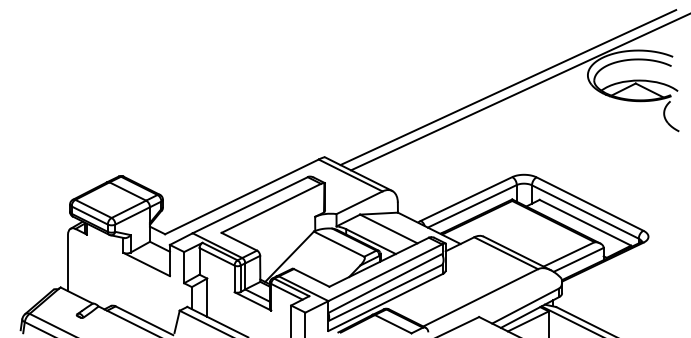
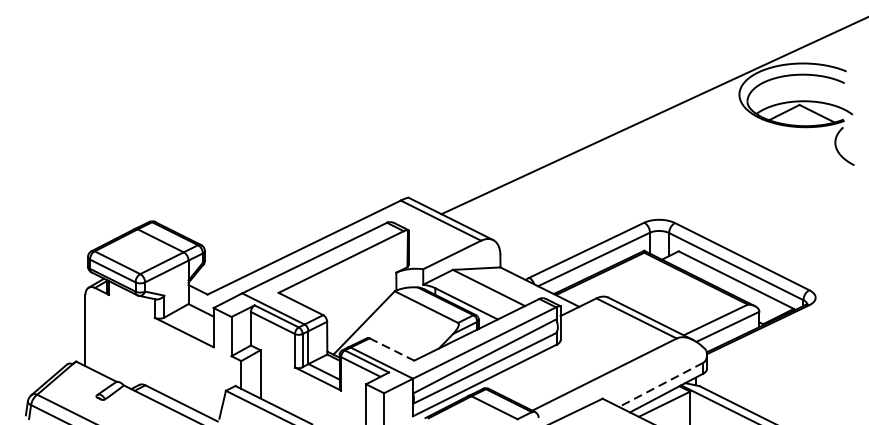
line: (508, 87) -> (639, 109), removed
line: (311, 277) -> (391, 348), solid -> dashed
line: (525, 306) -> (660, 385), solid -> dashed

